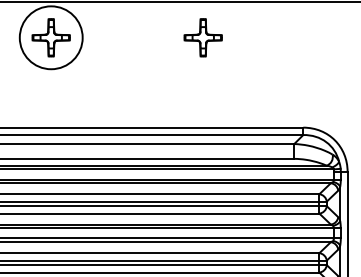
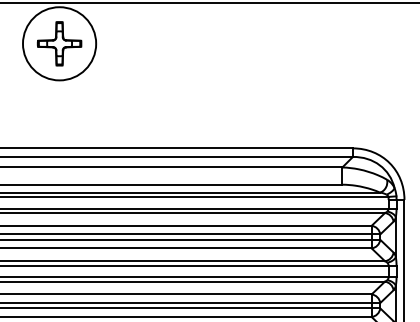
part: (202, 37) -> (235, 43), removed

